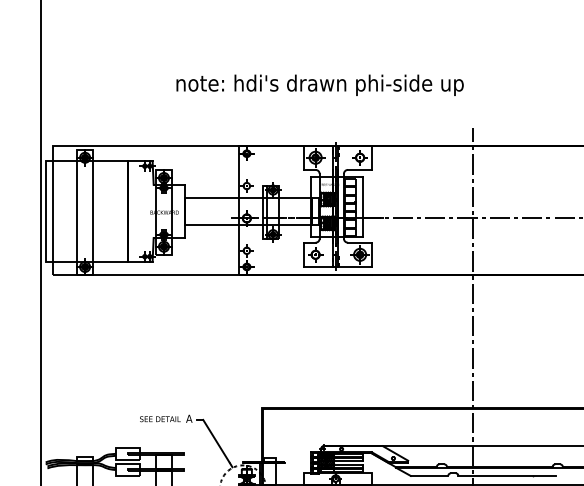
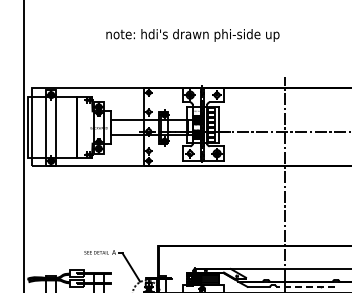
text: (319, 85) -> (192, 35), moved
line: (506, 475) -> (305, 286), solid -> dashed

